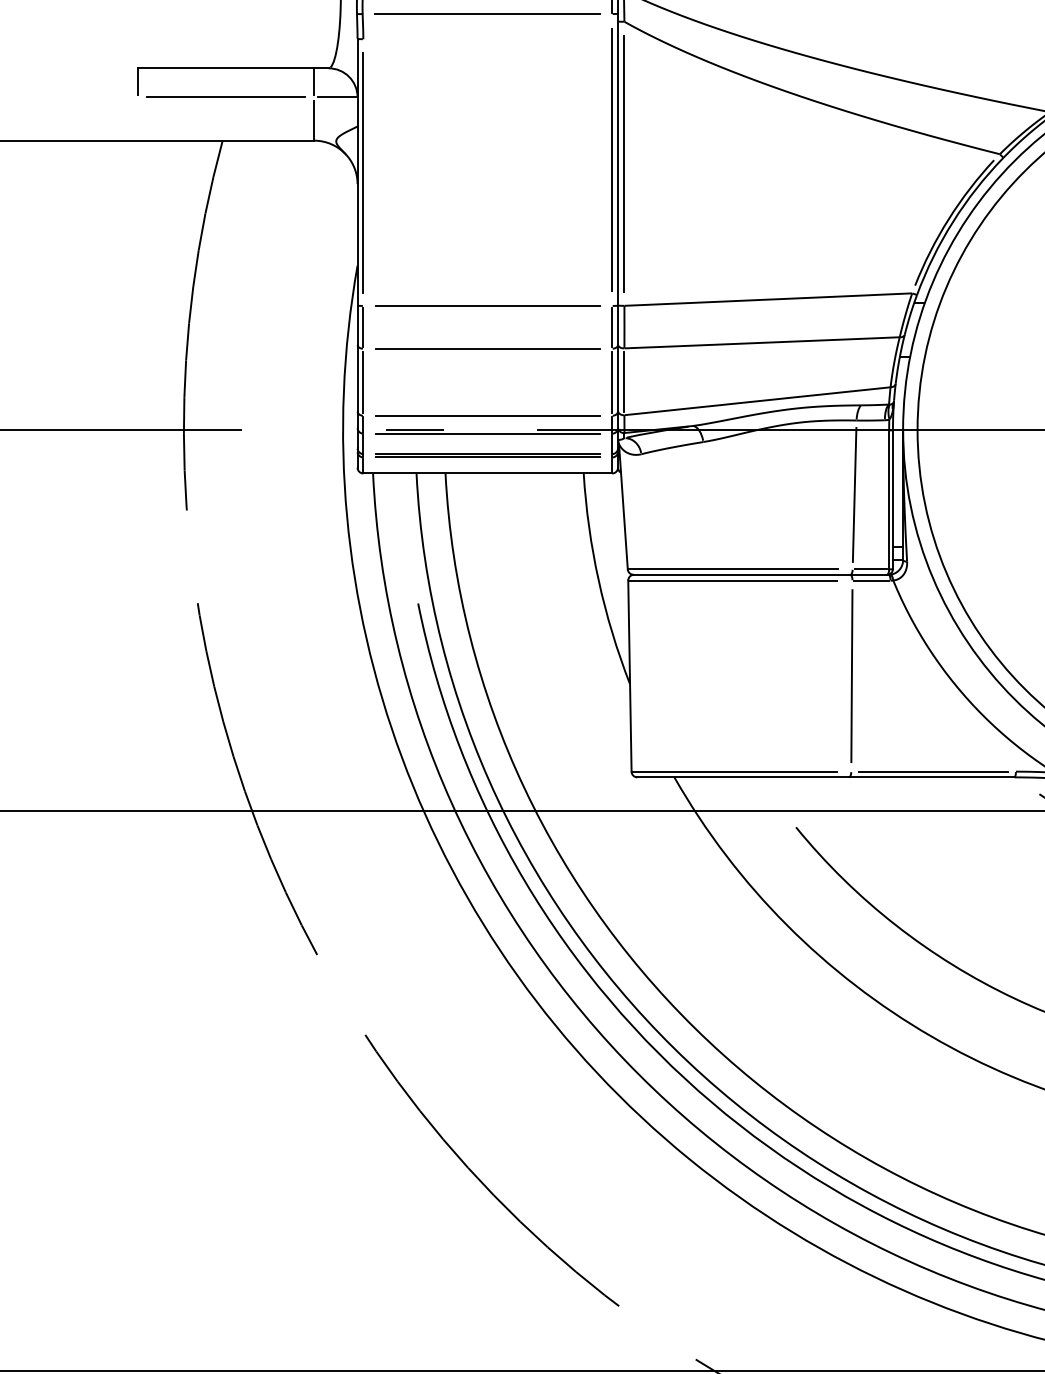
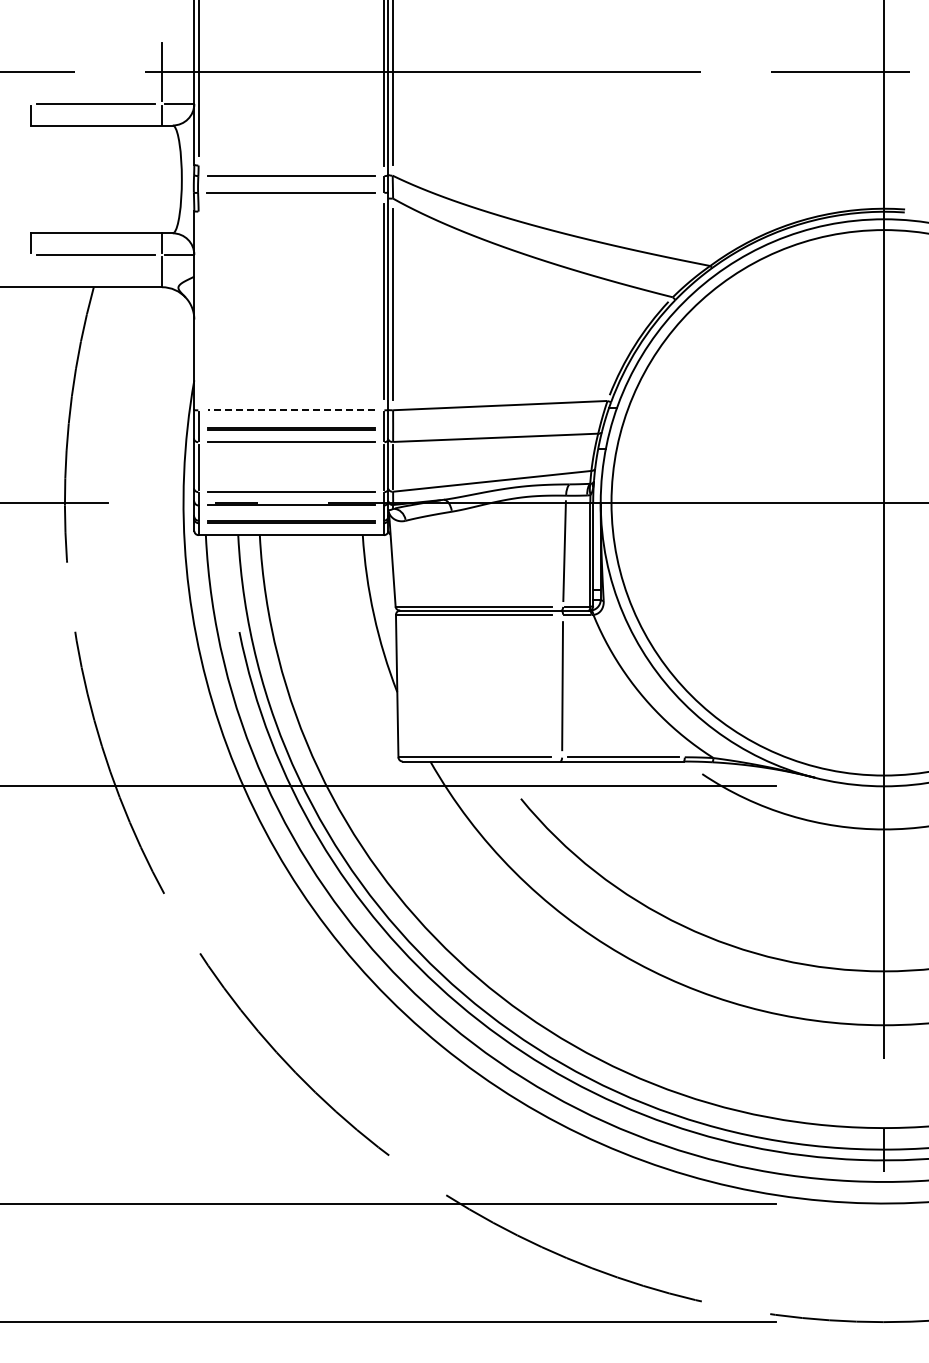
line: (363, 171) -> (198, 310), removed
line: (486, 306) -> (290, 410), solid -> dashed
line: (488, 330) -> (291, 428), added

